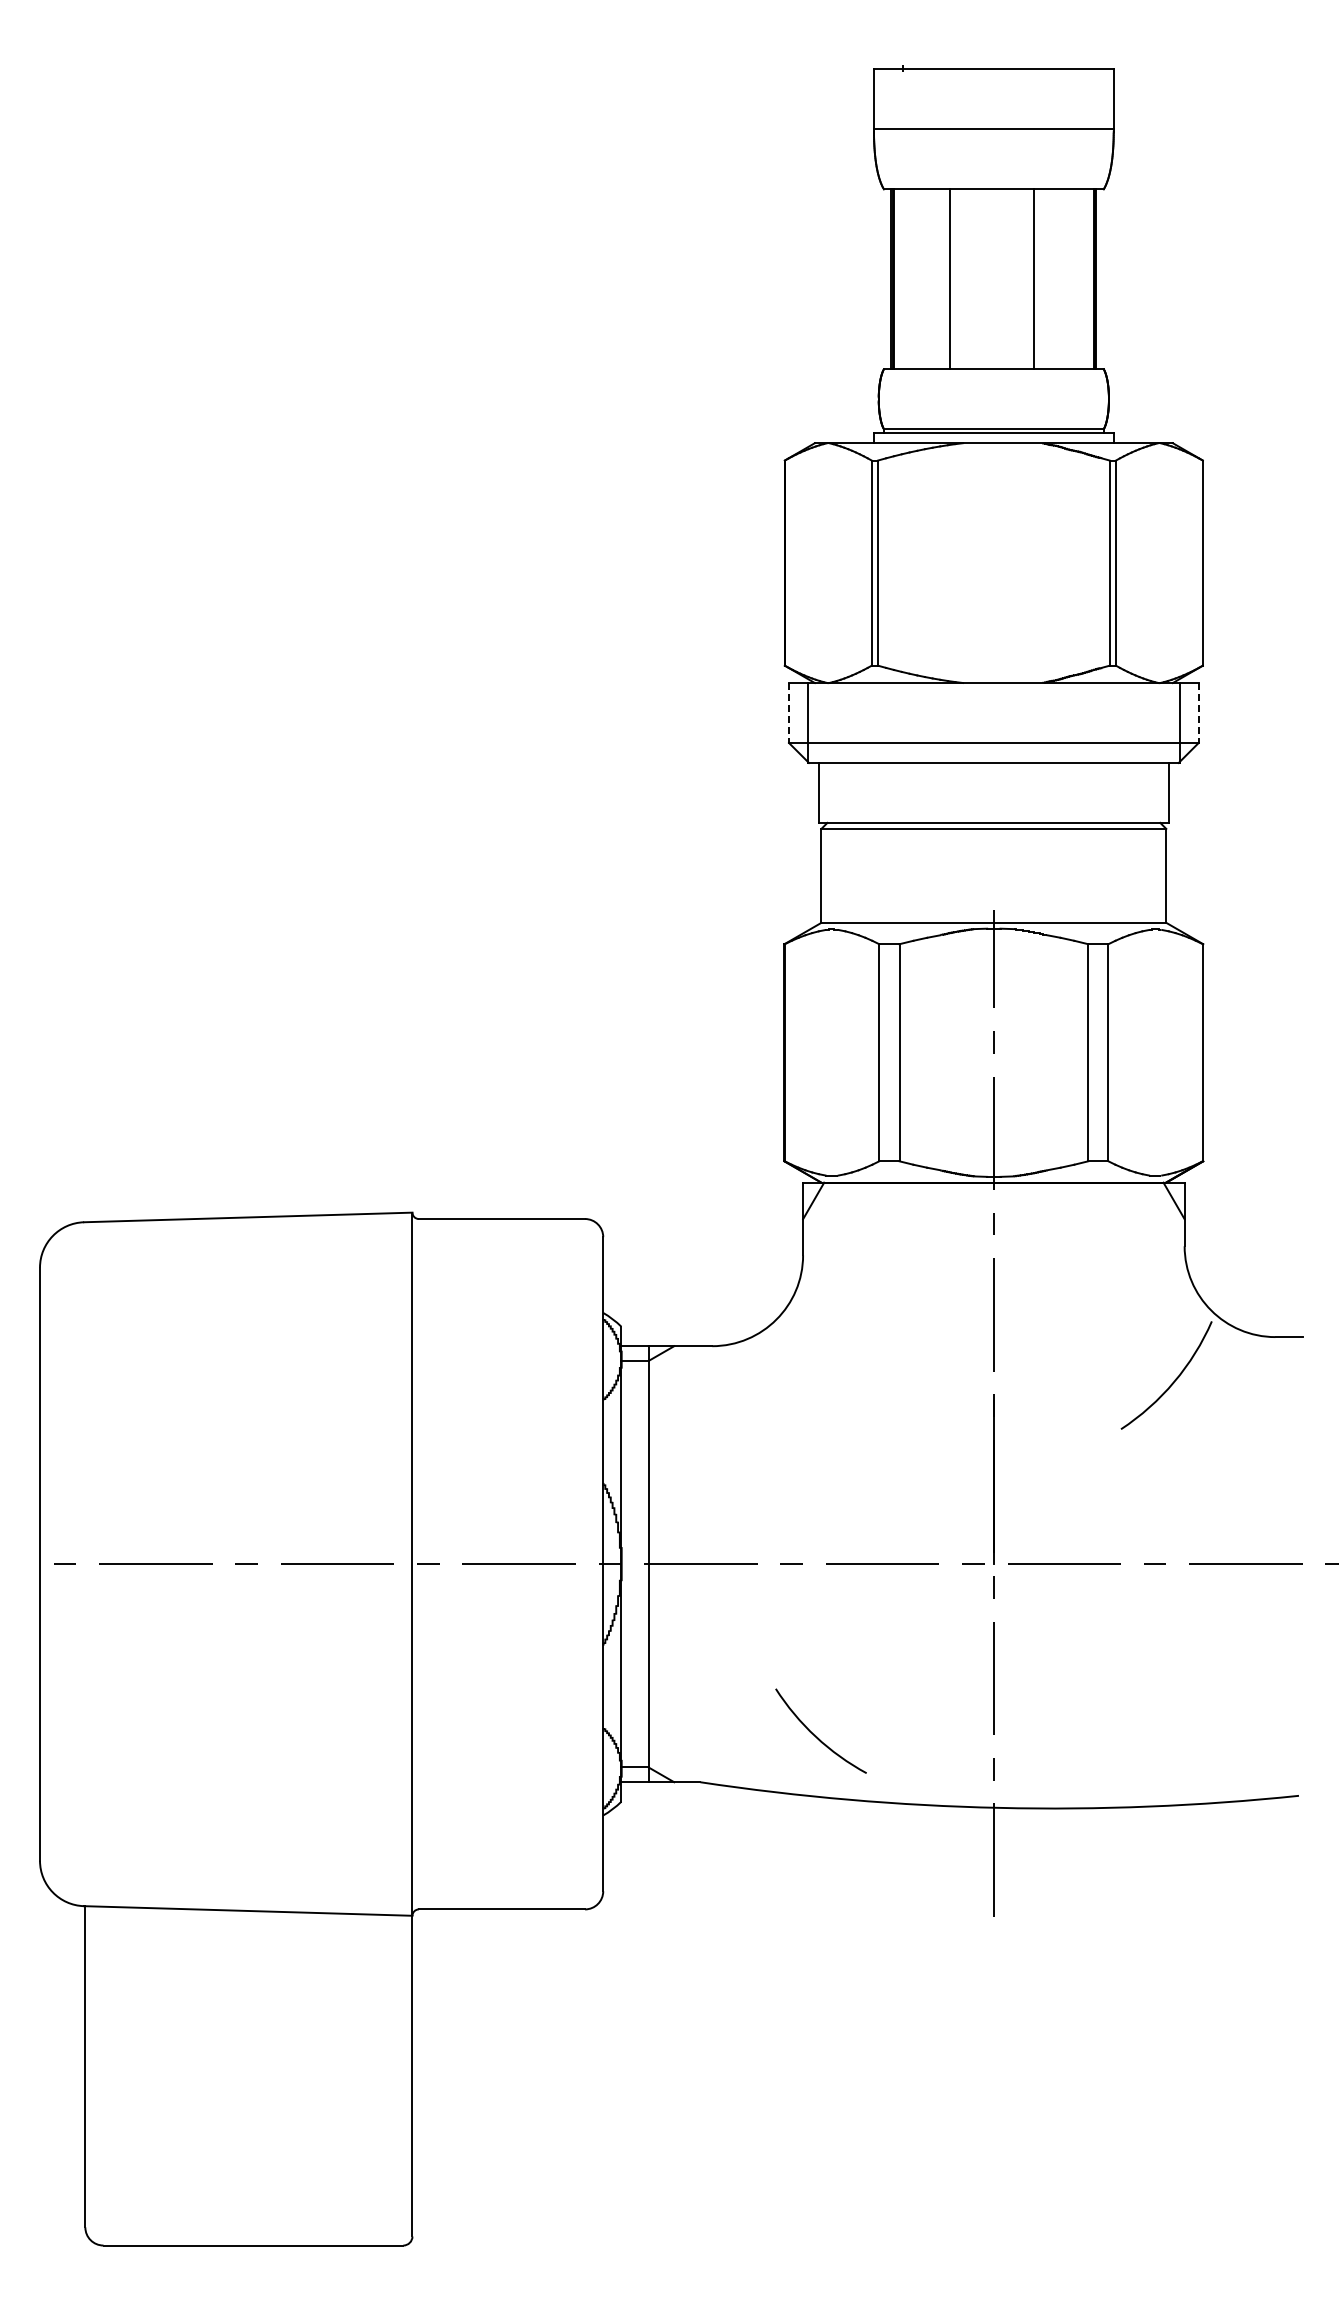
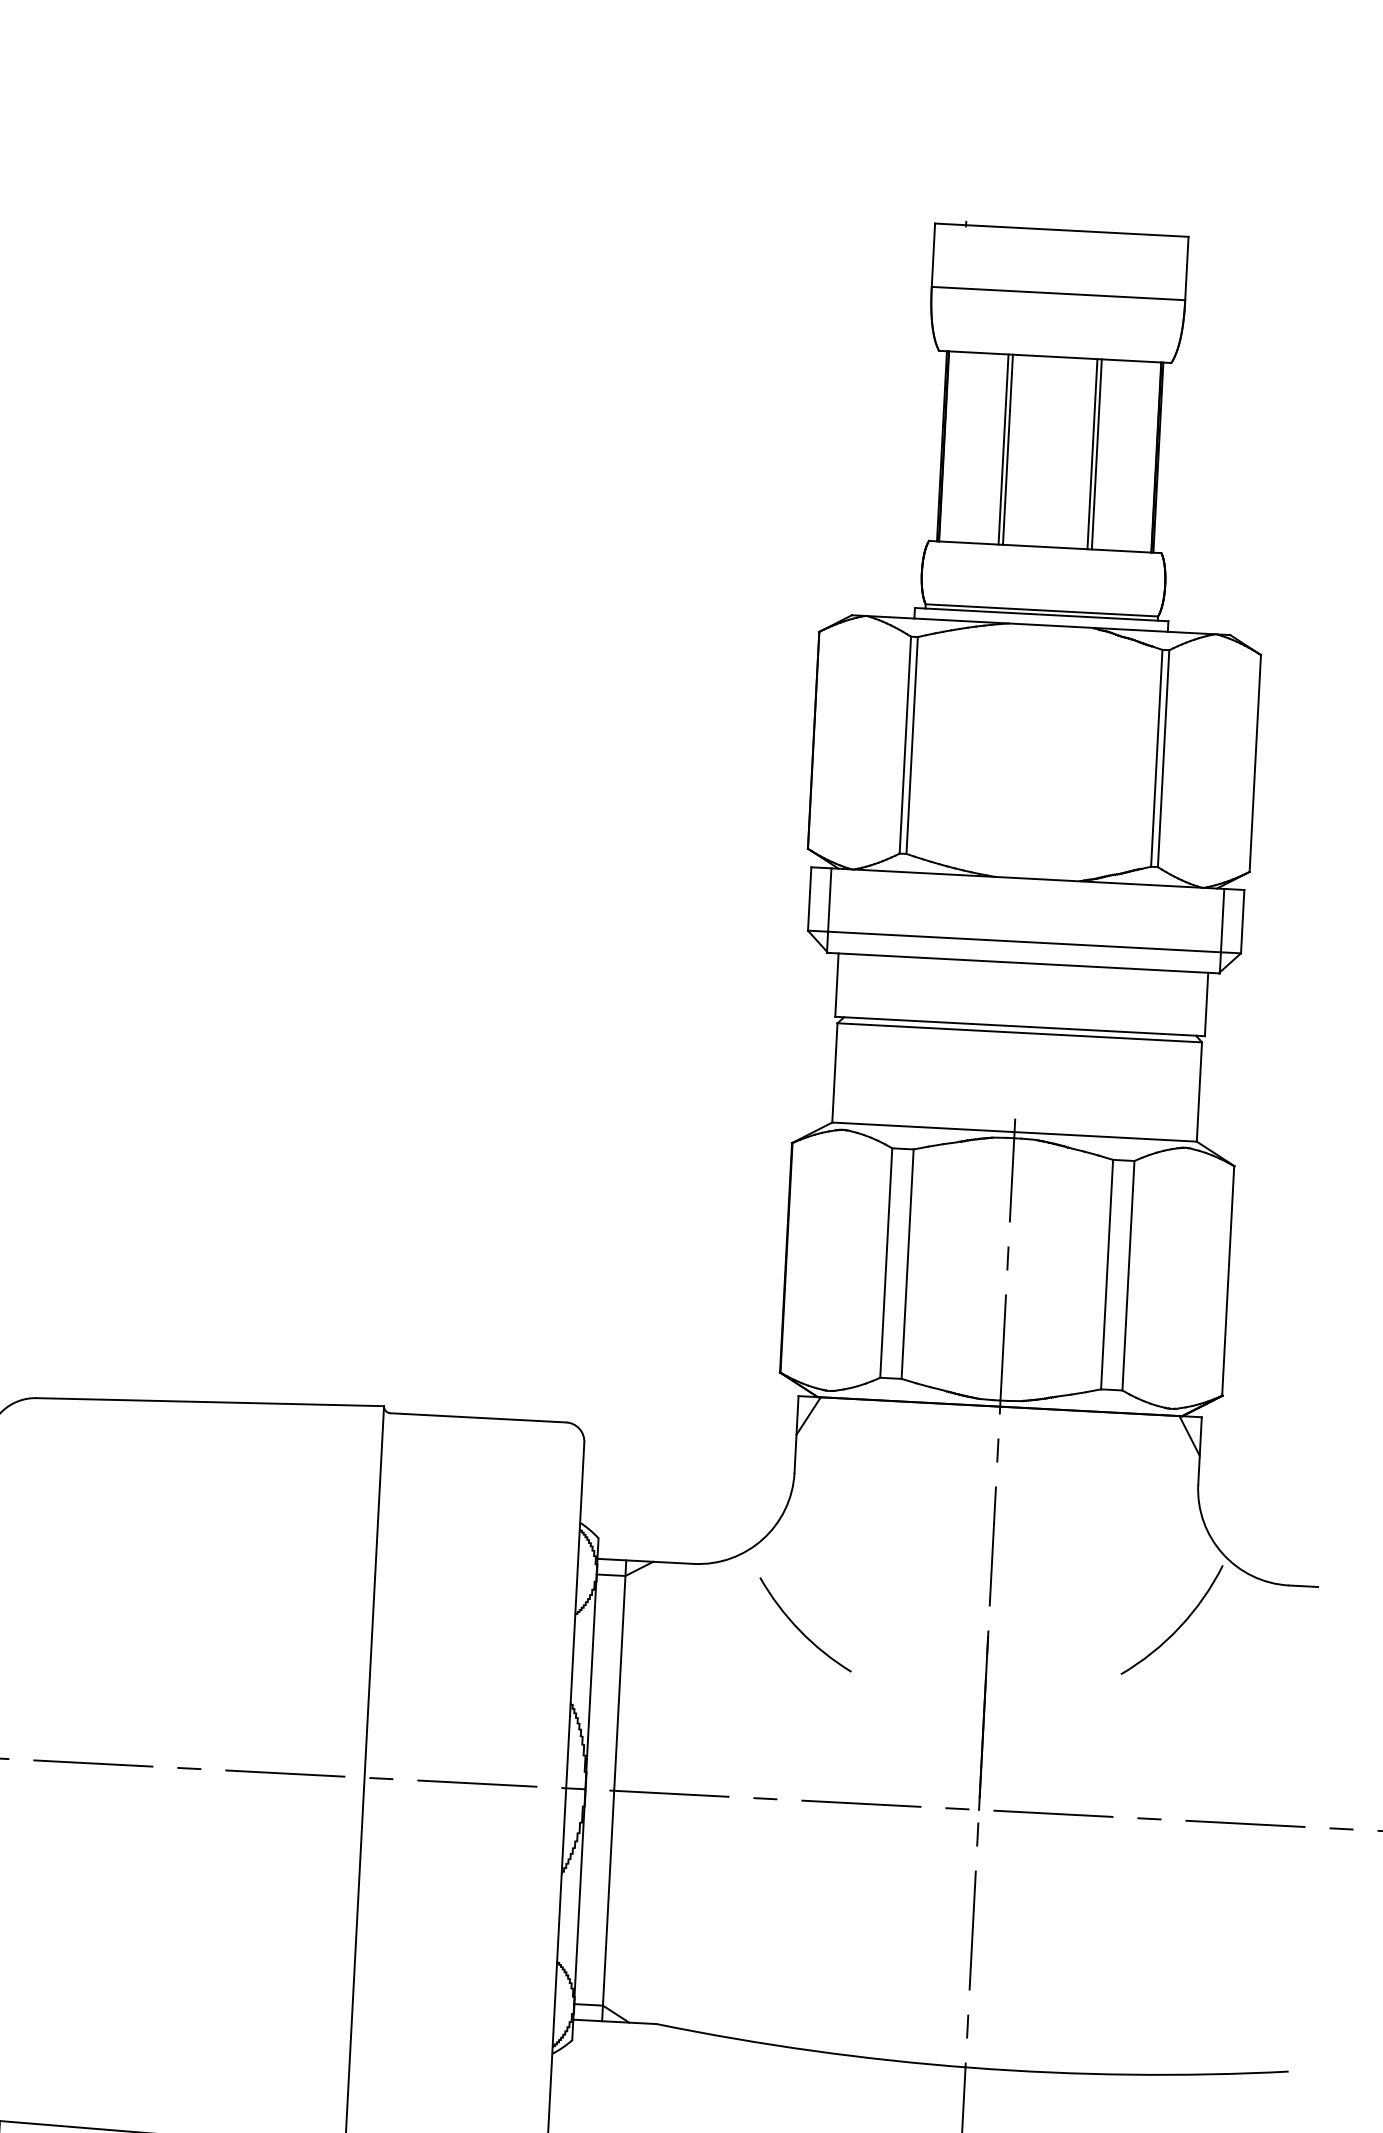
line: (953, 279) -> (1007, 449), added
line: (1038, 279) -> (1097, 454), added
line: (789, 713) -> (810, 899), dashed -> solid
line: (1198, 713) -> (1242, 922), dashed -> solid
arc: (816, 1735) -> (800, 1629), moved

